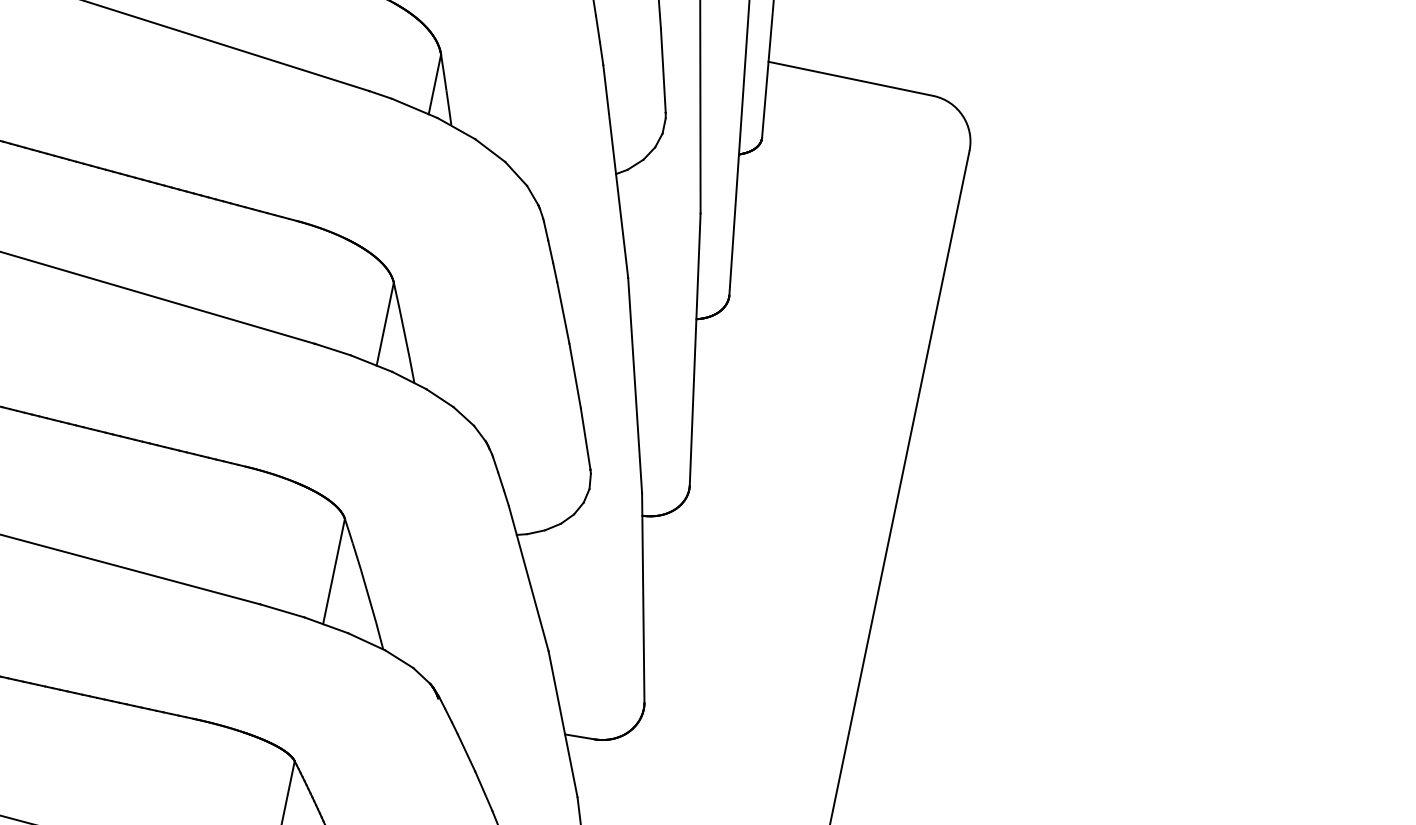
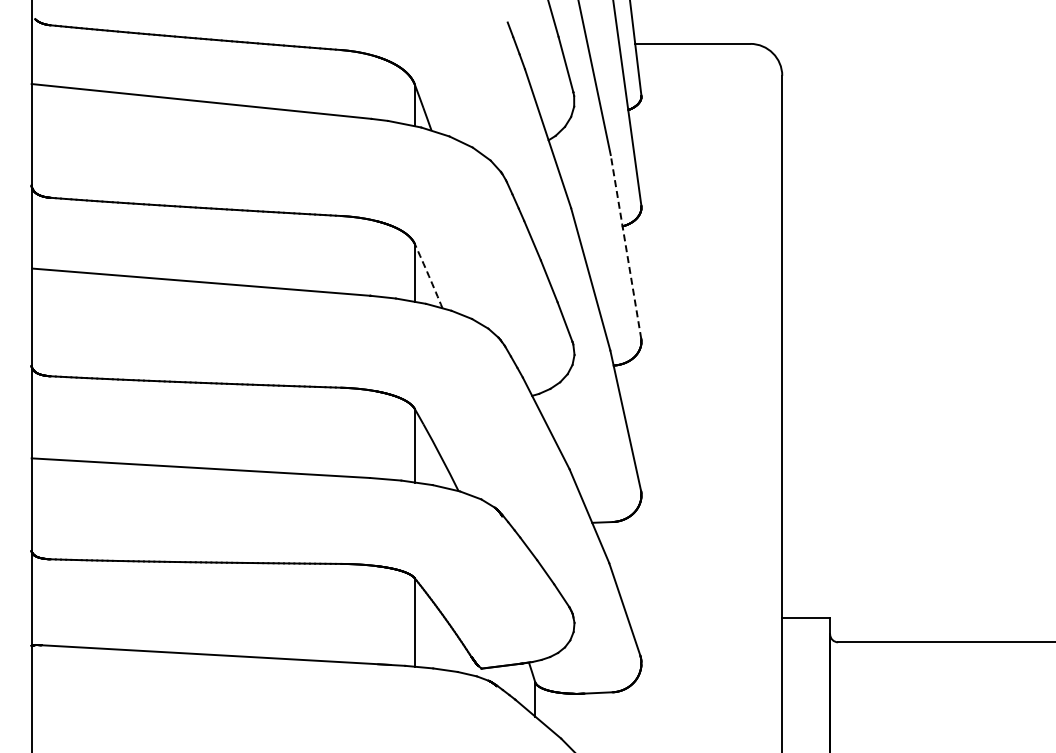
arc: (403, 333) -> (428, 276), solid -> dashed
line: (694, 348) -> (625, 246), solid -> dashed

